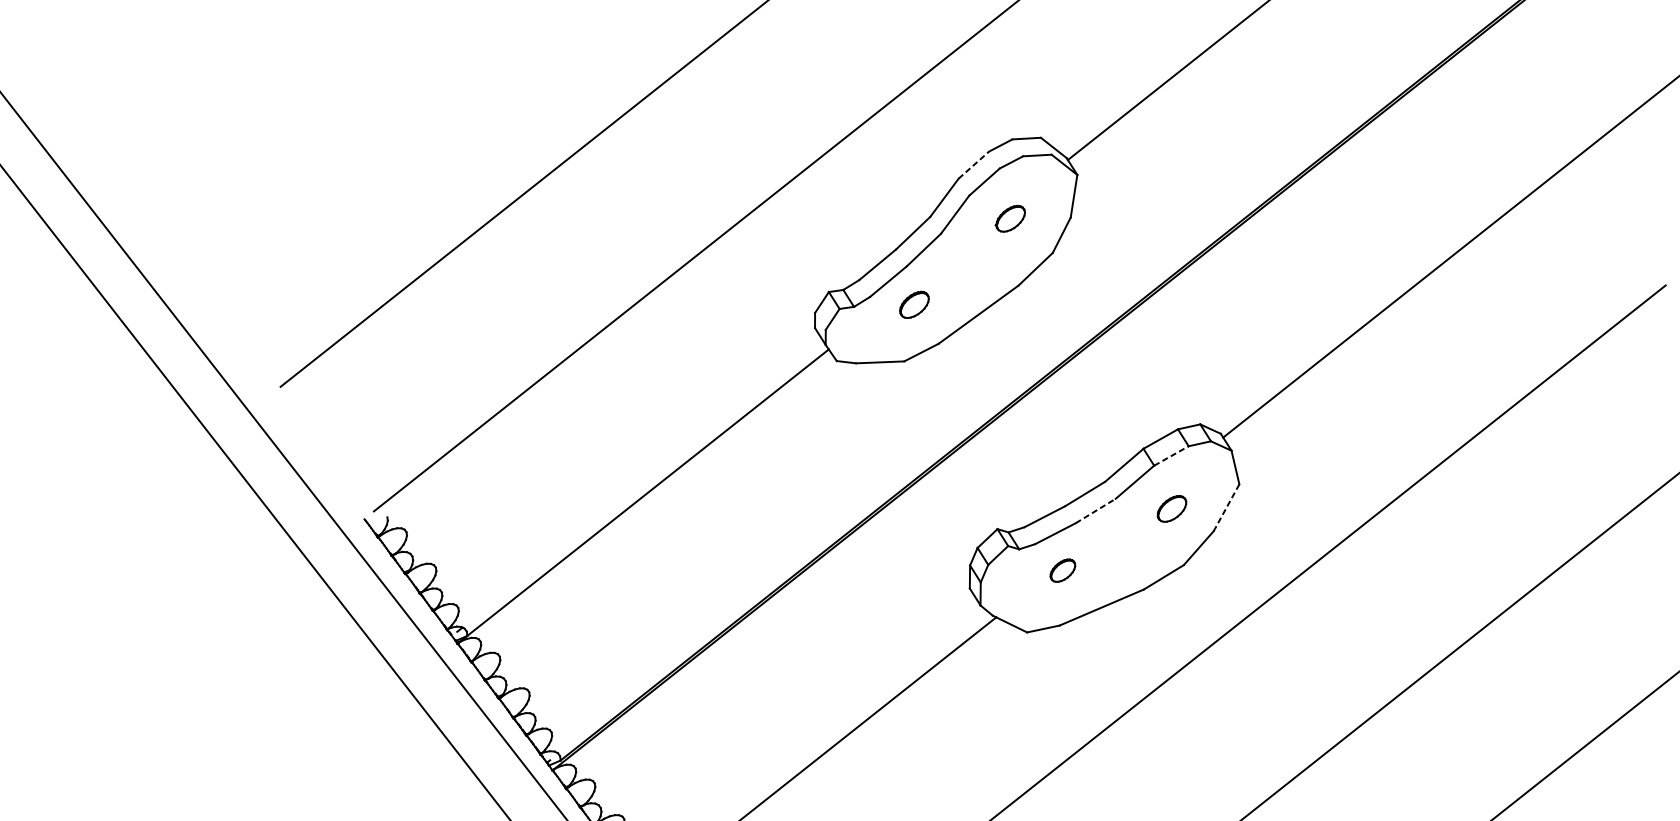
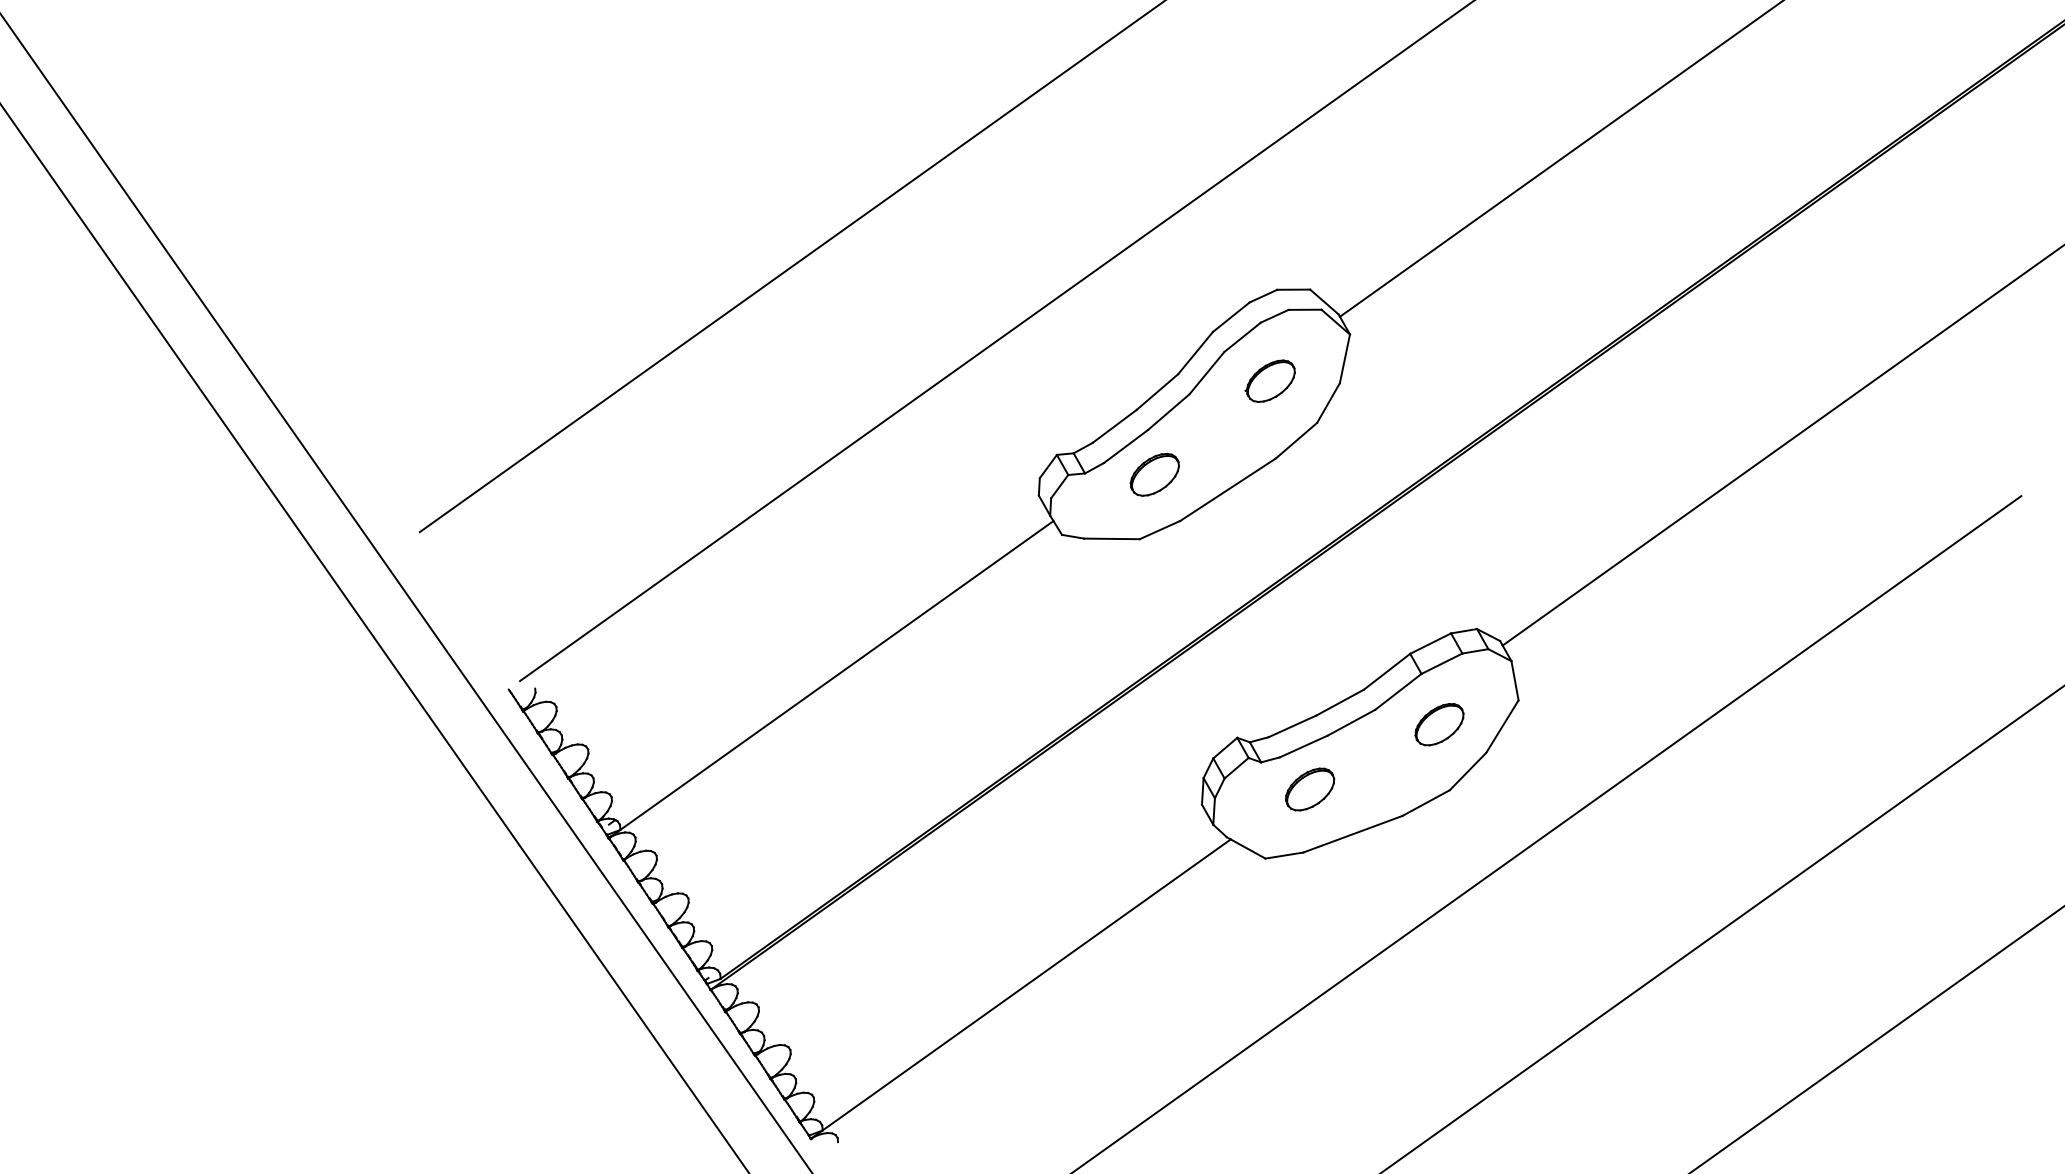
line: (974, 165) -> (1231, 317), dashed -> solid
part: (1009, 218) -> (1269, 380), size x1.43
part: (914, 304) -> (1154, 474), size x1.43
line: (1171, 455) -> (1441, 663), dashed -> solid
line: (1226, 507) -> (1502, 726), dashed -> solid
part: (1171, 508) -> (1439, 724), size x1.43
line: (1095, 510) -> (1351, 722), dashed -> solid
part: (1063, 570) -> (1310, 789), size x1.67

